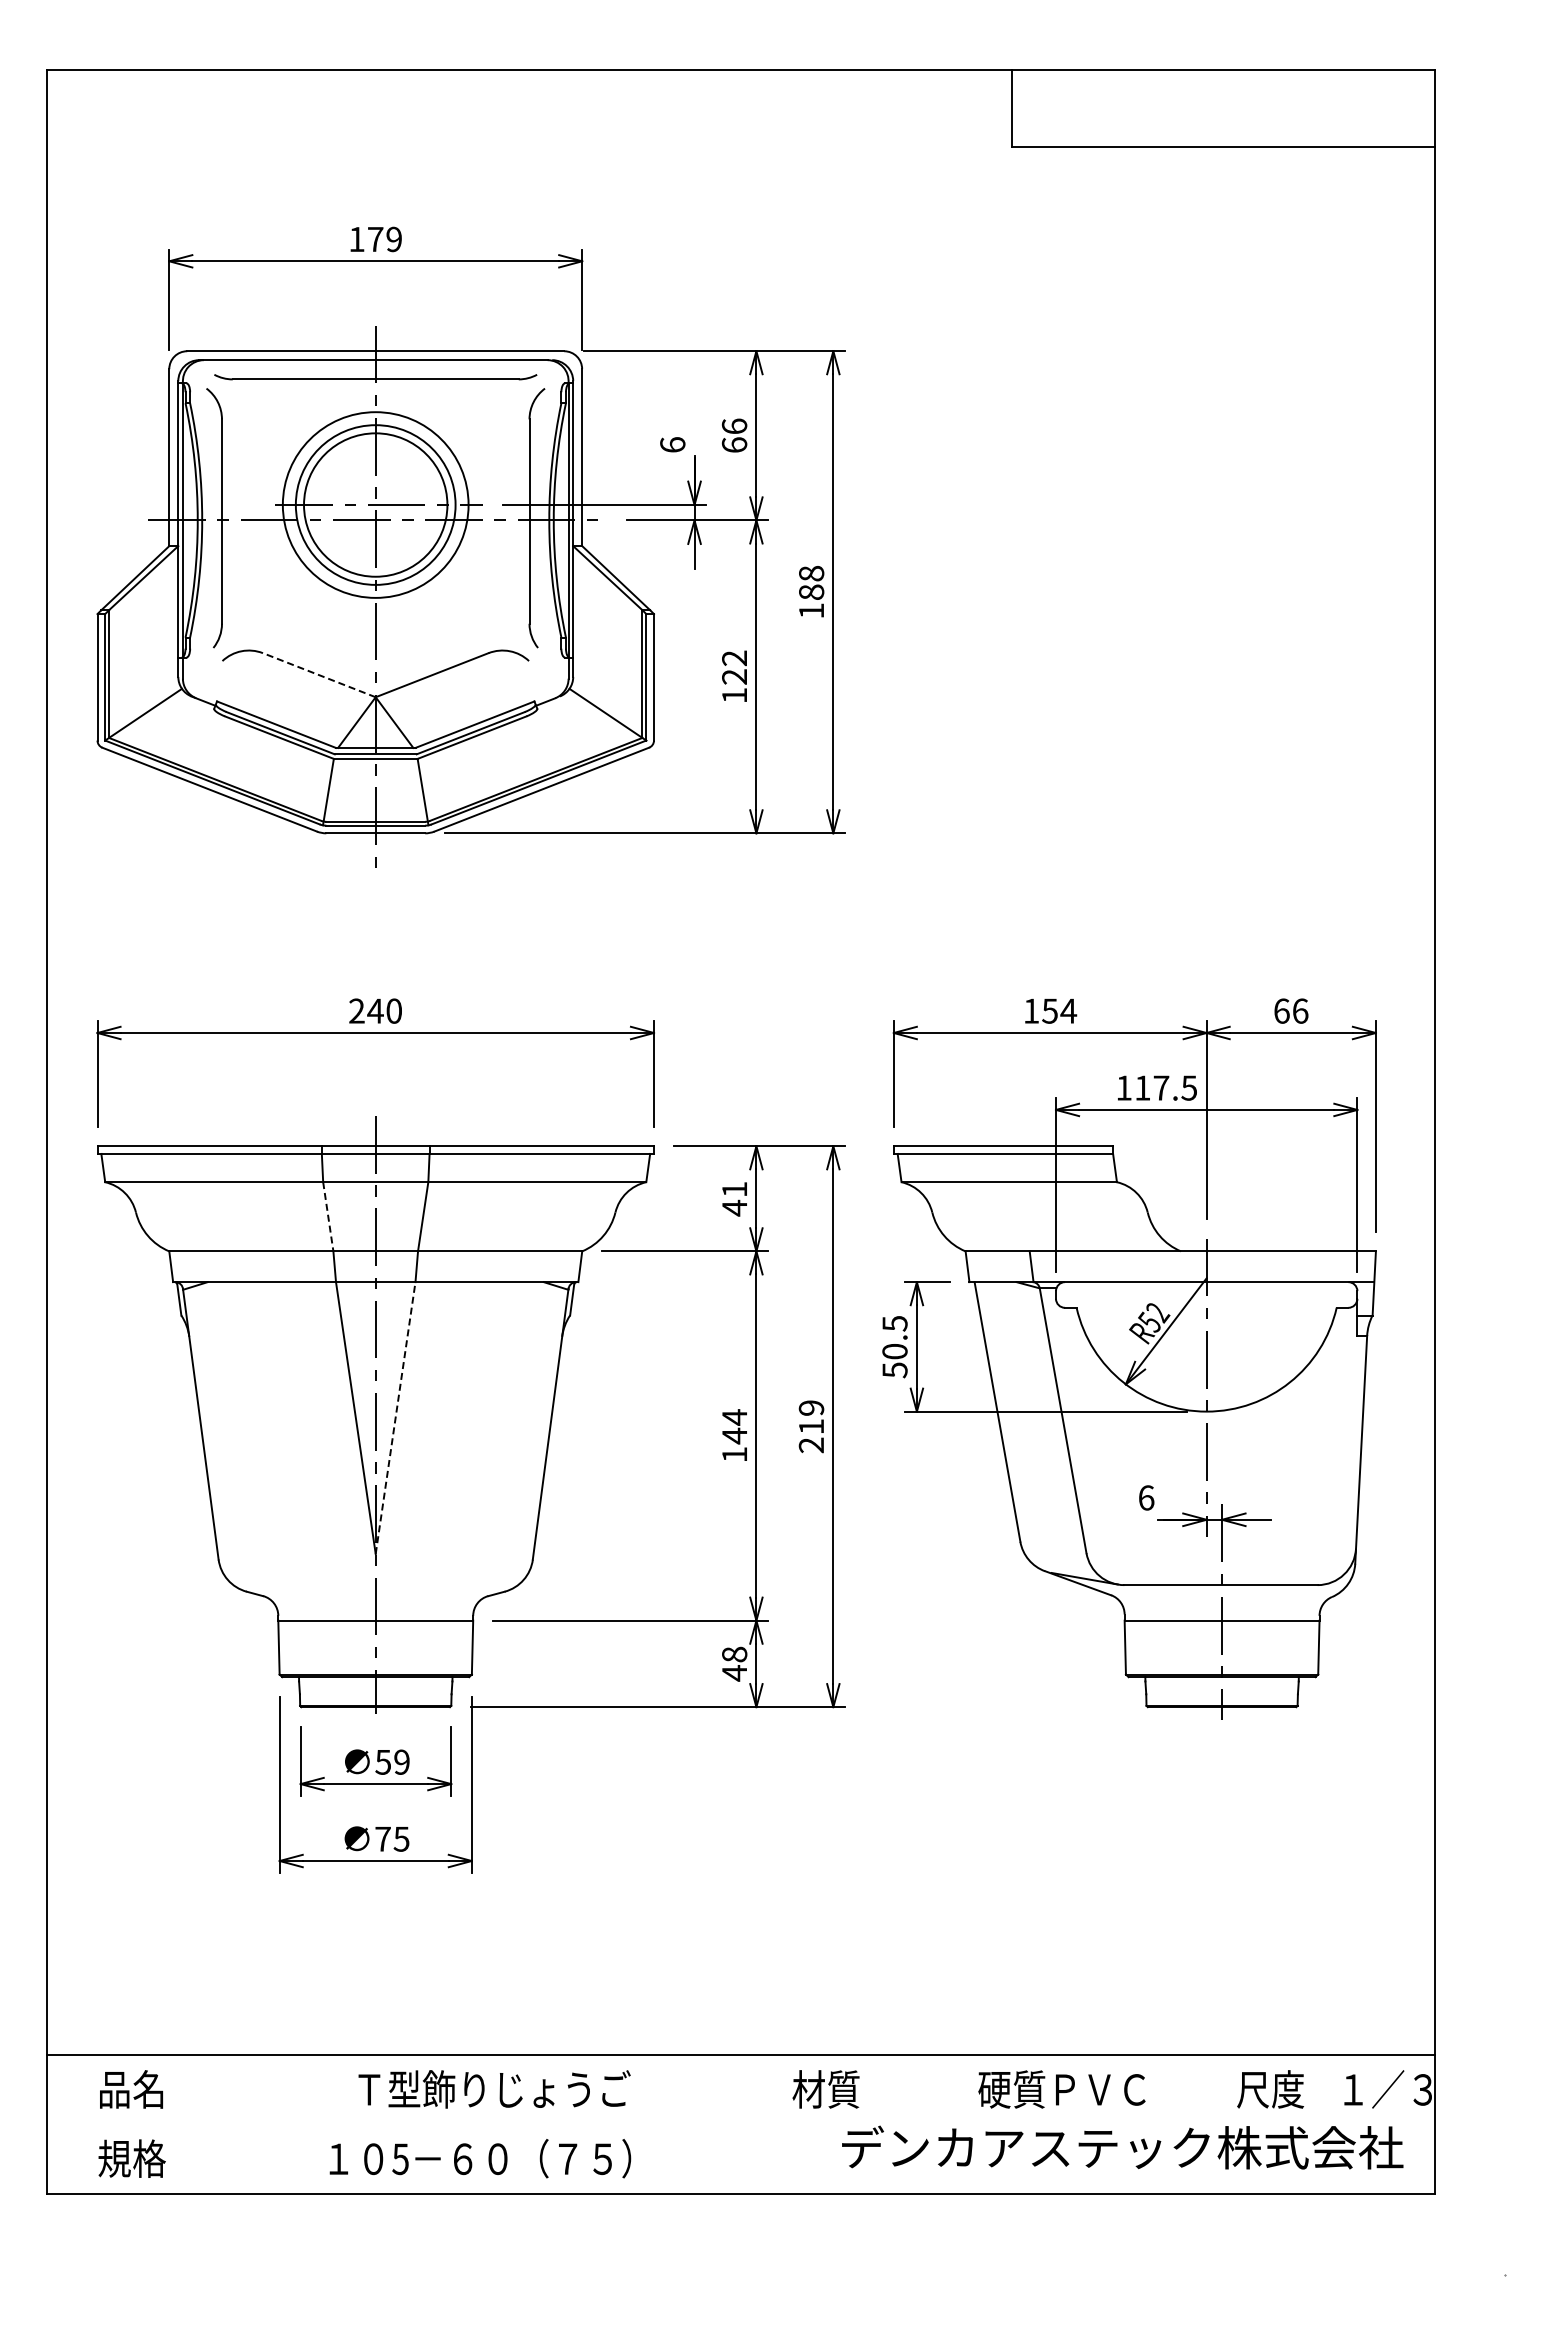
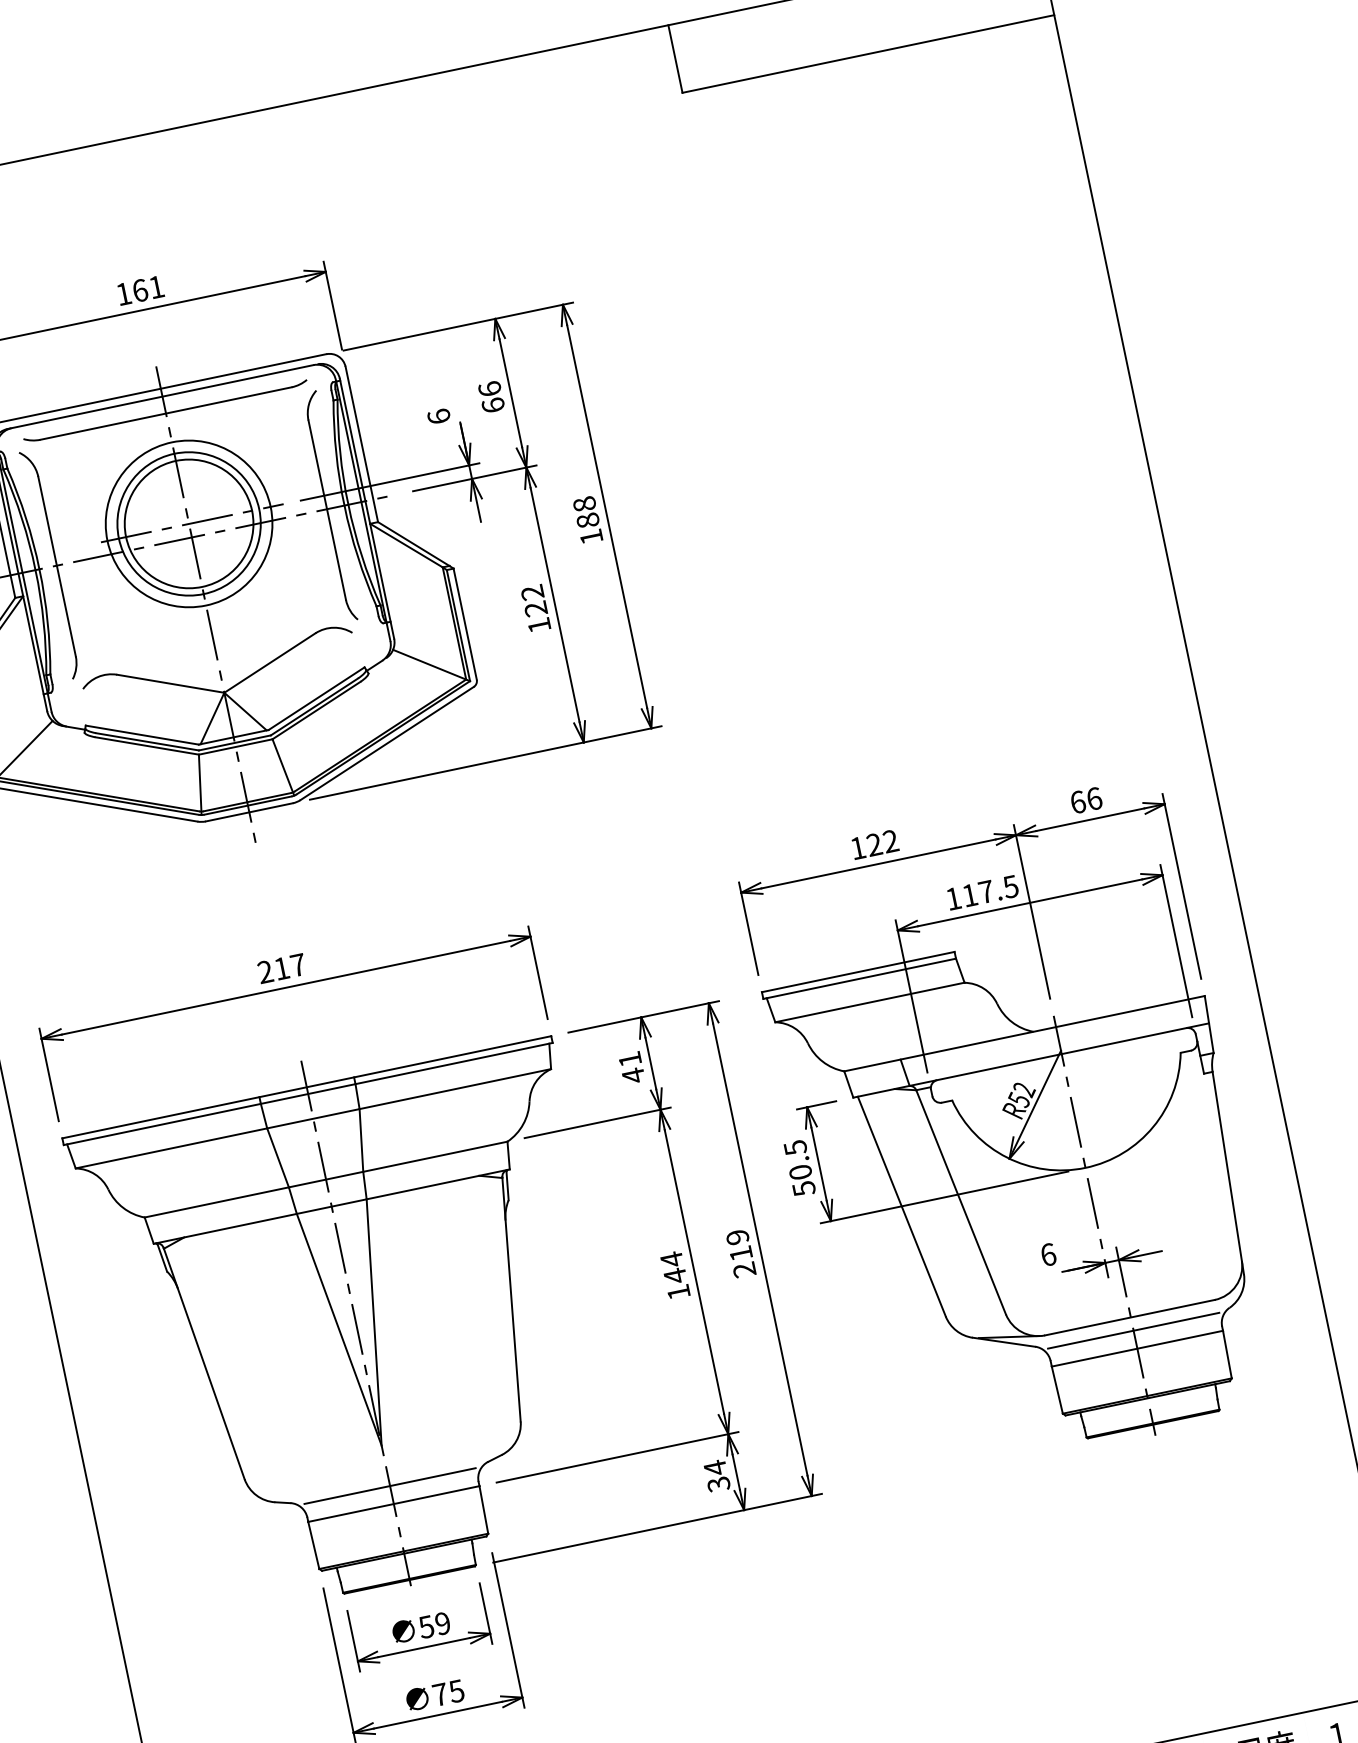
text: (384, 239) -> (148, 289), 179 -> 161
line: (319, 675) -> (170, 684), dashed -> solid
text: (384, 1010) -> (289, 966), 240 -> 217
text: (1059, 1010) -> (882, 842), 154 -> 122
line: (328, 1216) -> (278, 1157), dashed -> solid
line: (395, 1417) -> (373, 1321), dashed -> solid
line: (375, 1600) -> (389, 1486), added
line: (1221, 1600) -> (1133, 1331), added
text: (734, 1663) -> (716, 1475), 48 -> 34

